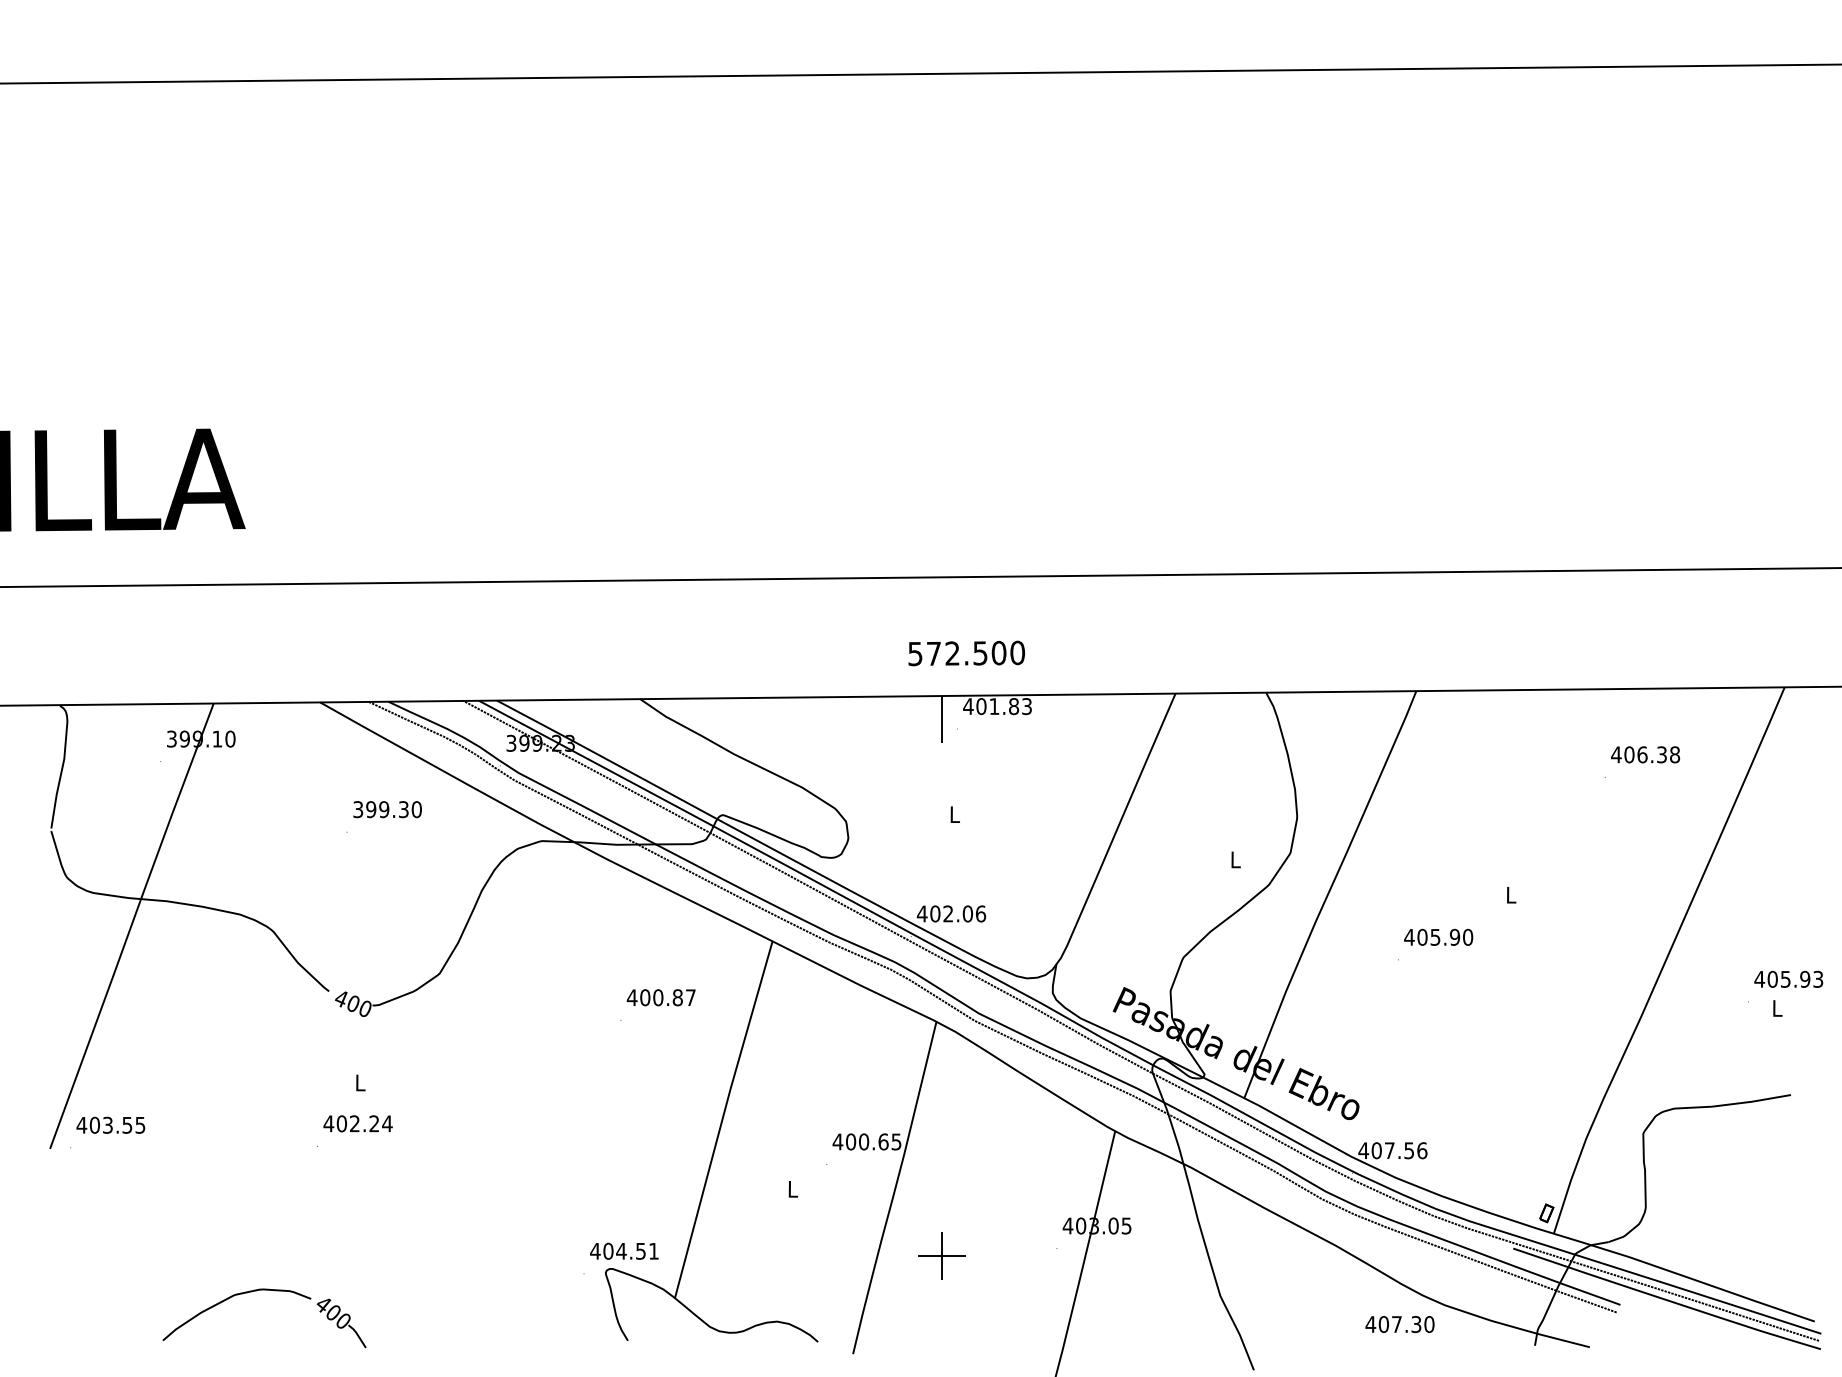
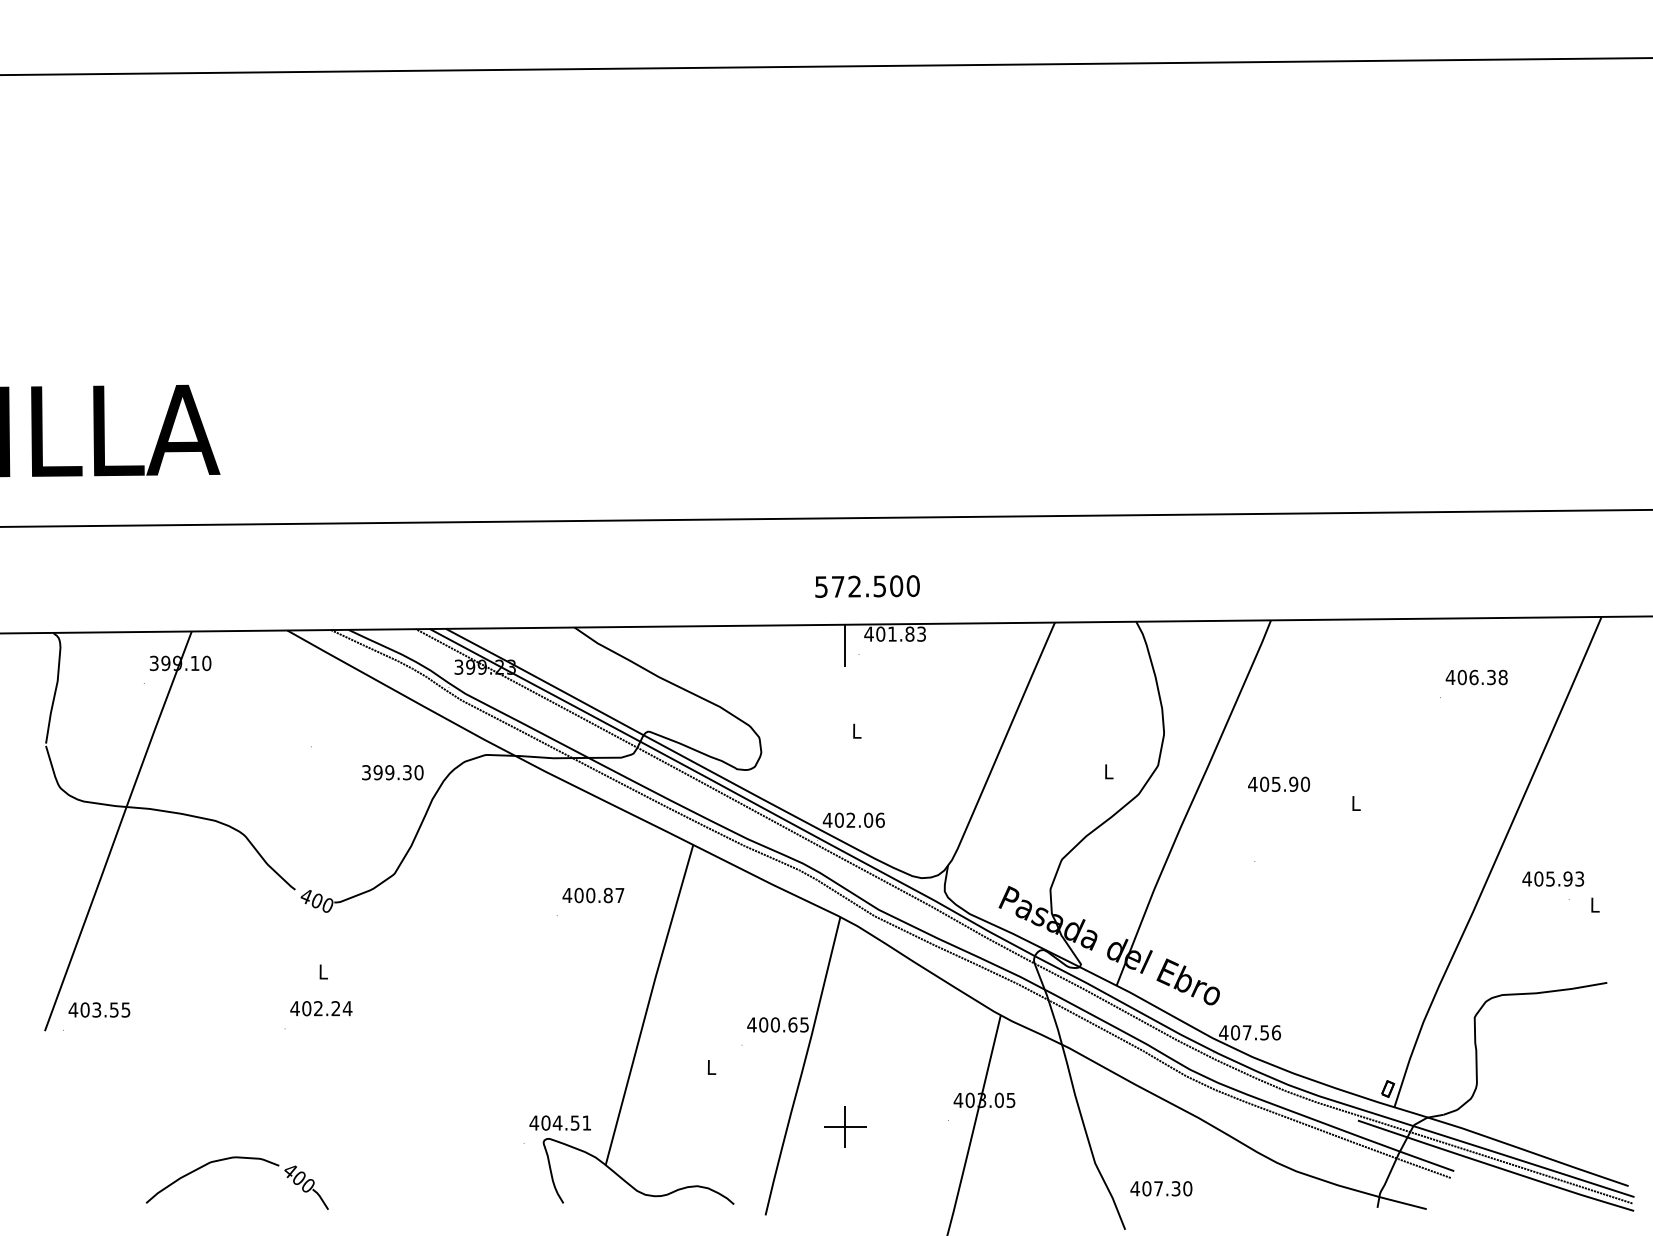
text: (387, 809) -> (392, 772), moved
text: (1438, 936) -> (1278, 783), moved
text: (1789, 978) -> (1553, 878), moved
text: (1400, 1324) -> (1161, 1188), moved

